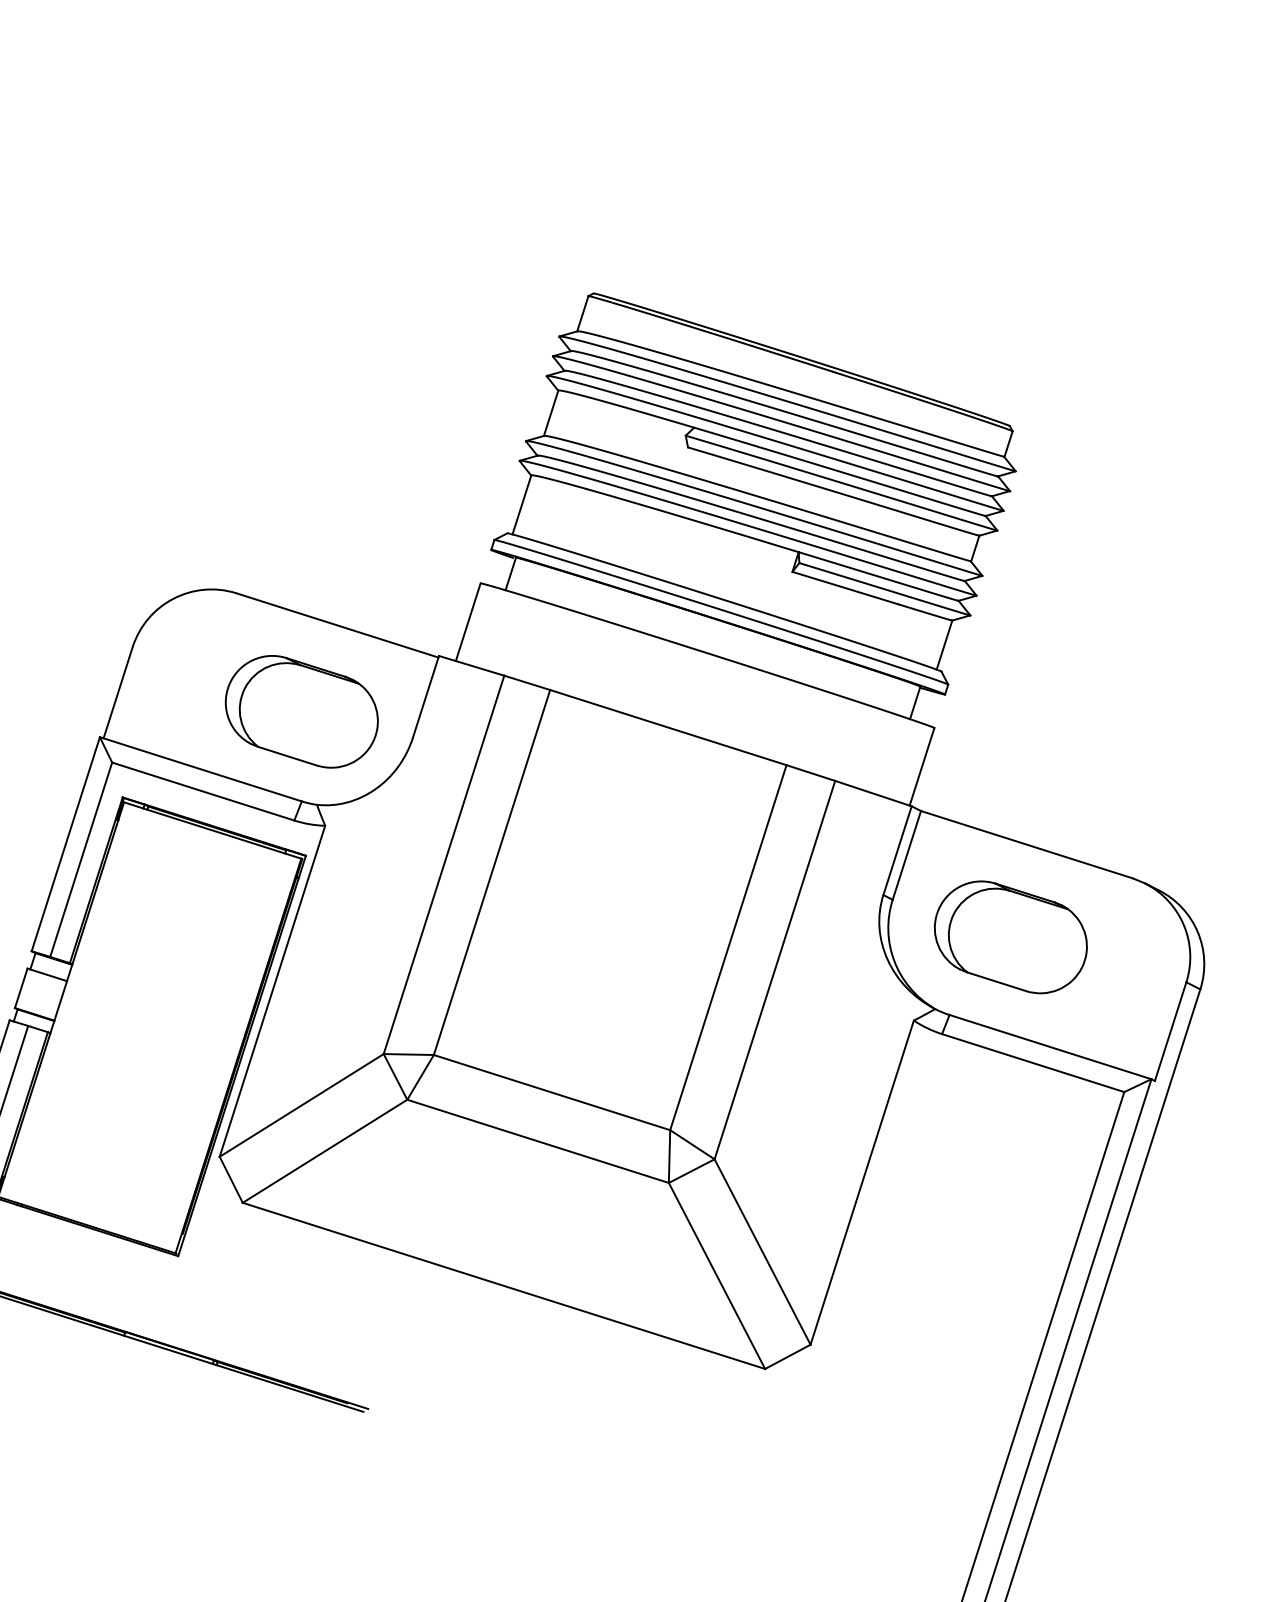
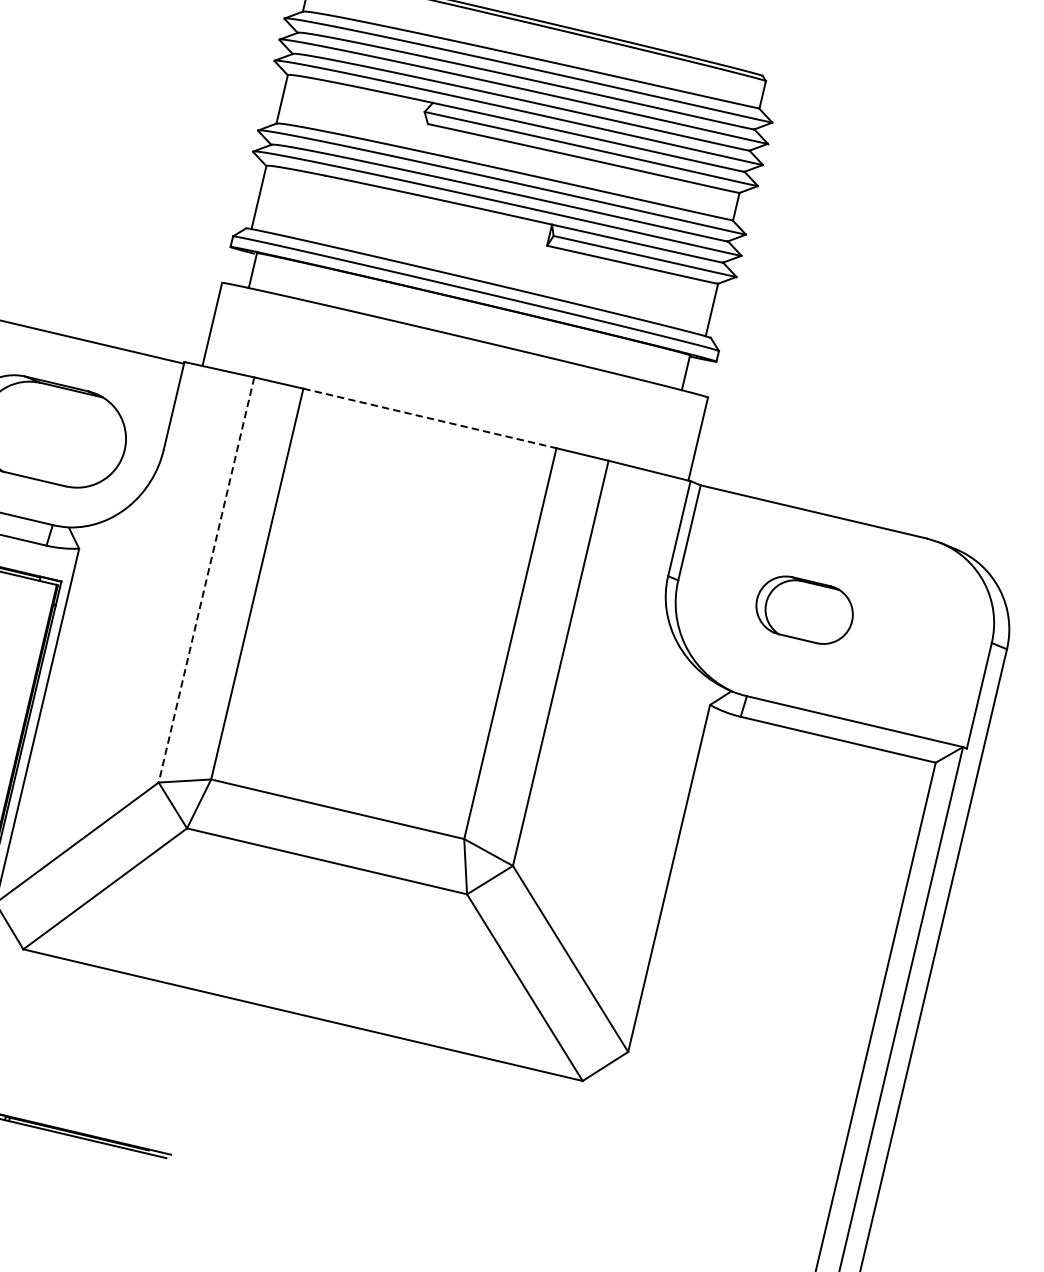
line: (668, 727) -> (430, 418), solid -> dashed
line: (444, 864) -> (206, 579), solid -> dashed
part: (1010, 937) -> (804, 610), size x0.6

